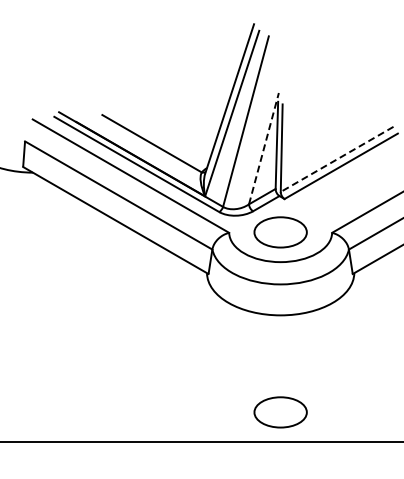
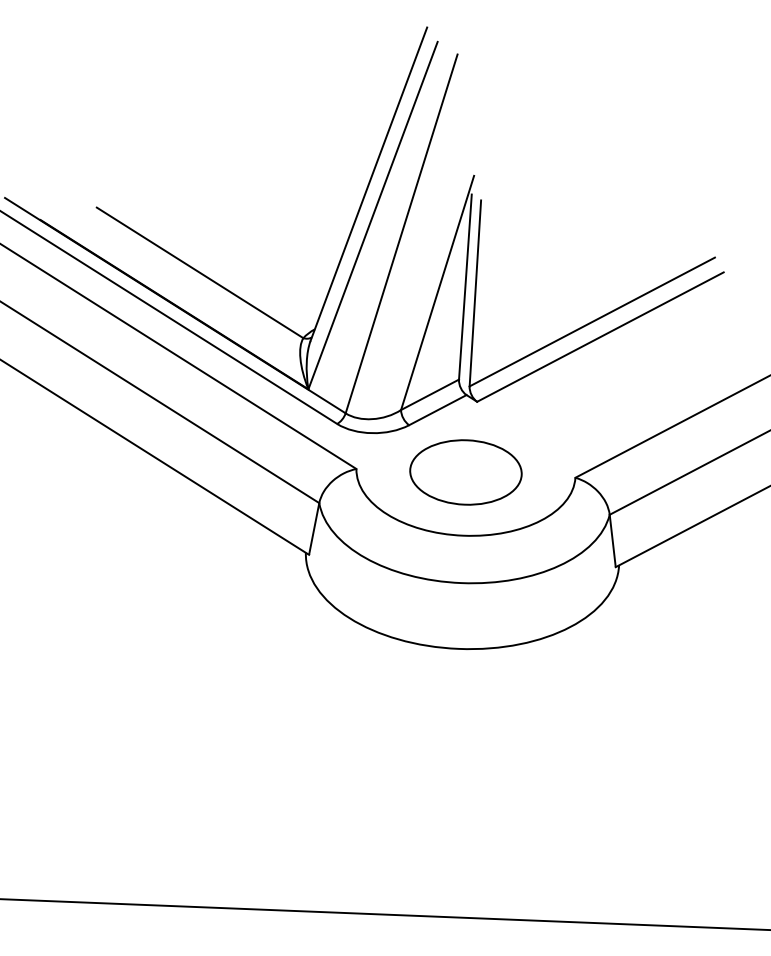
line: (263, 148) -> (436, 292), dashed -> solid
line: (336, 159) -> (590, 322), dashed -> solid
part: (280, 412) -> (450, 855), removed

